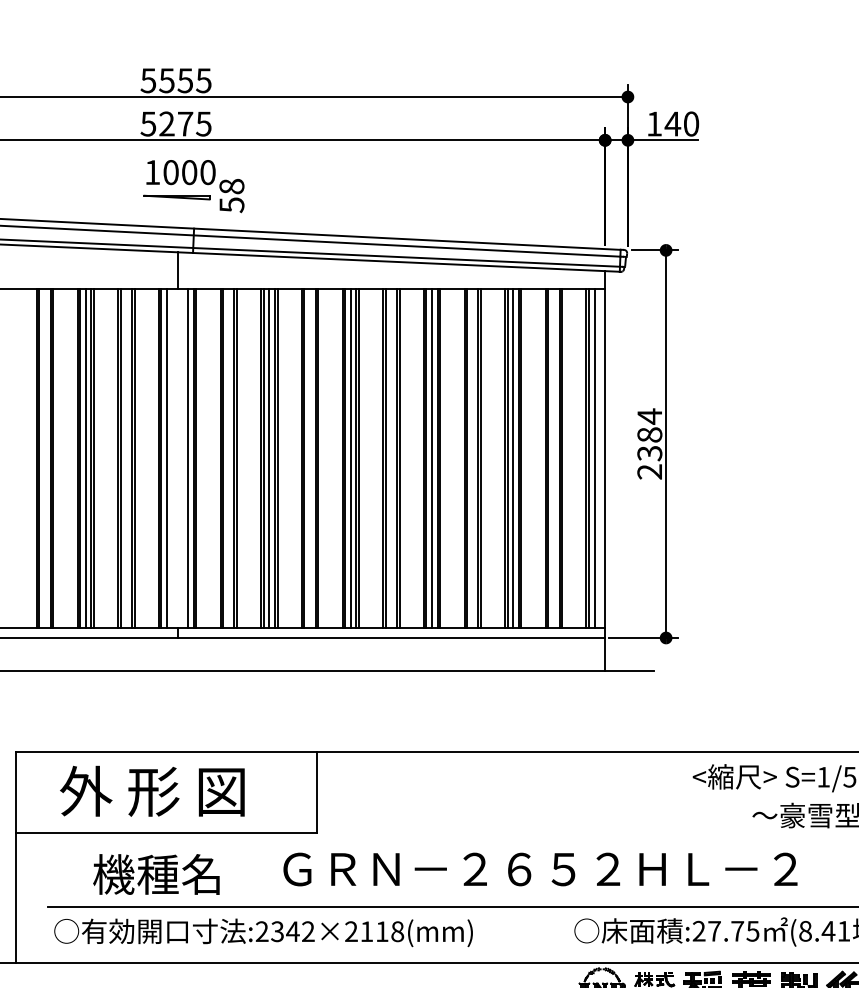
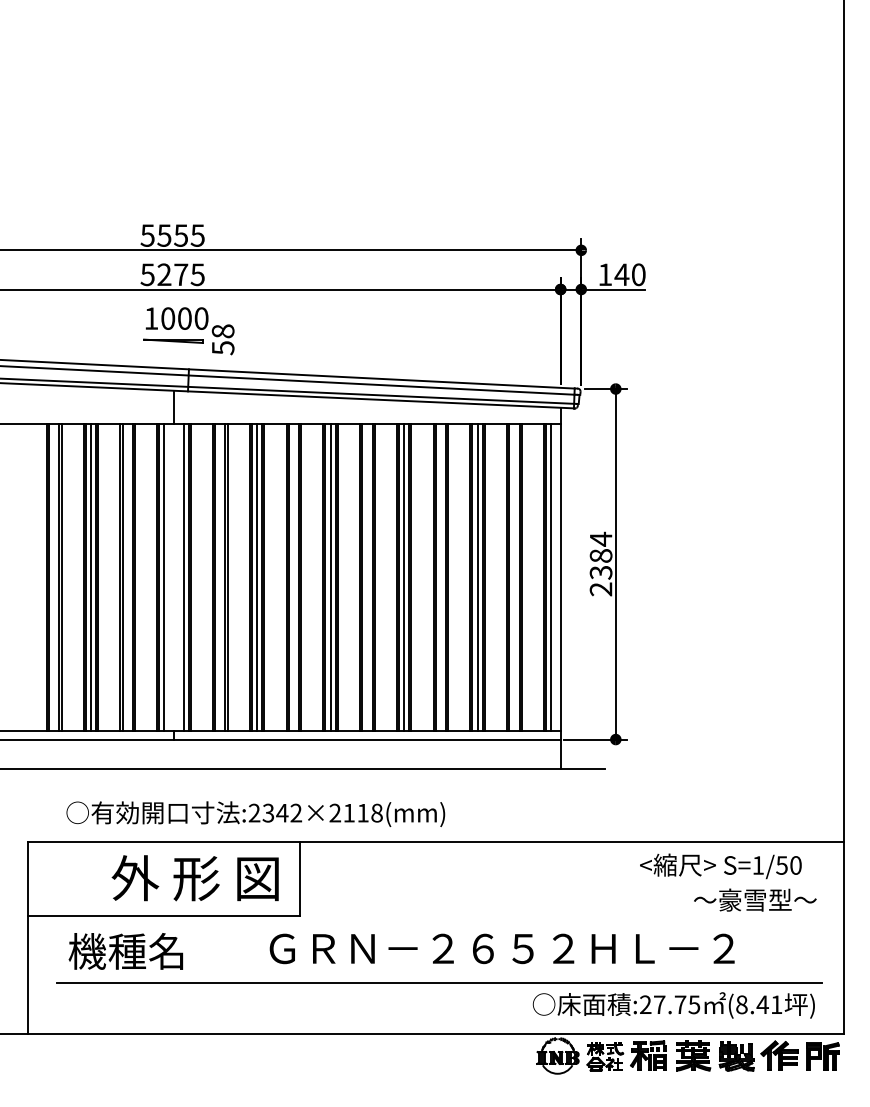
text: (151, 791) -> (194, 878), moved
text: (155, 874) -> (125, 951), moved
text: (263, 932) -> (255, 813), moved

